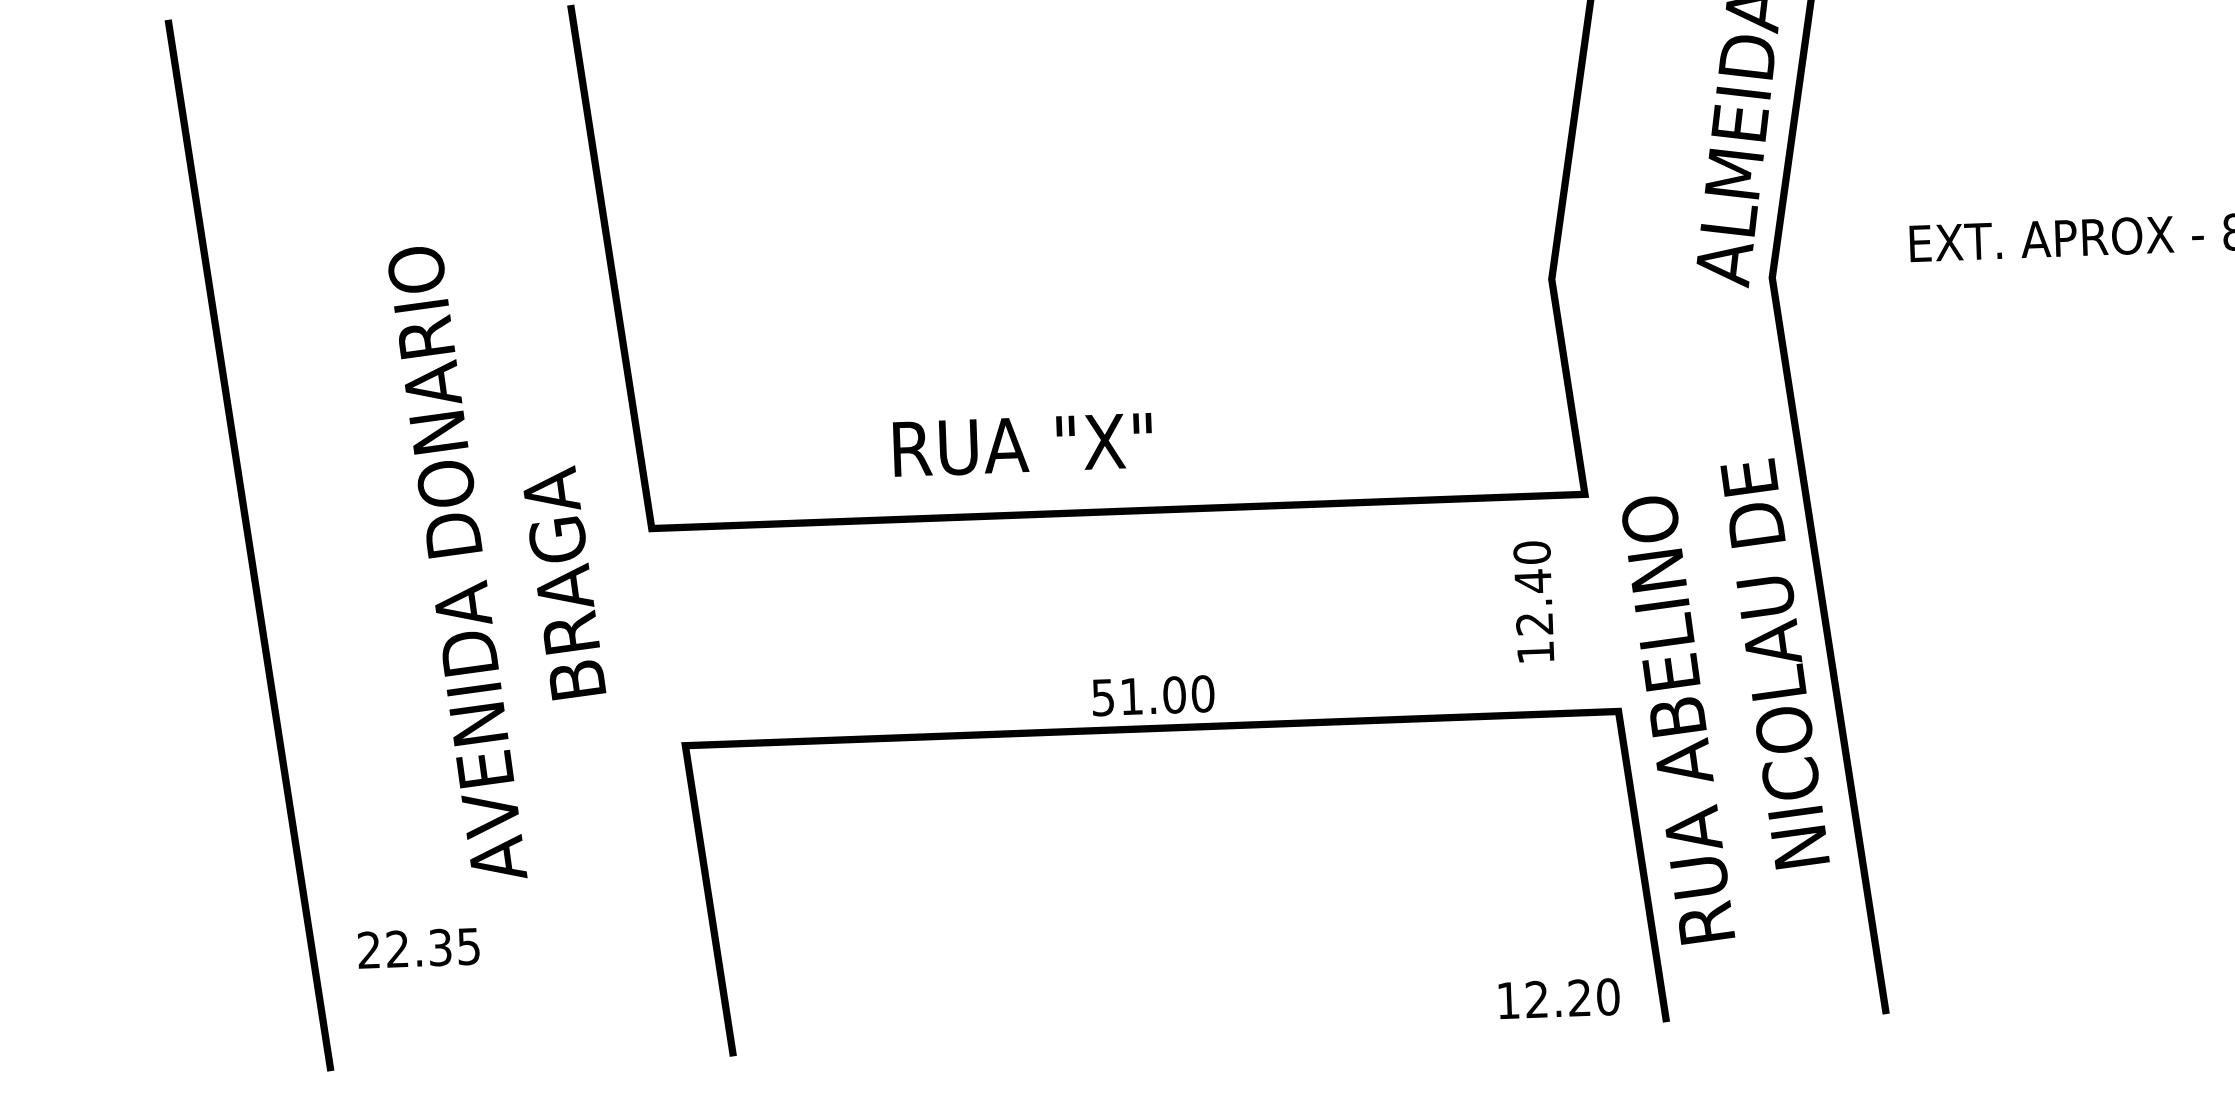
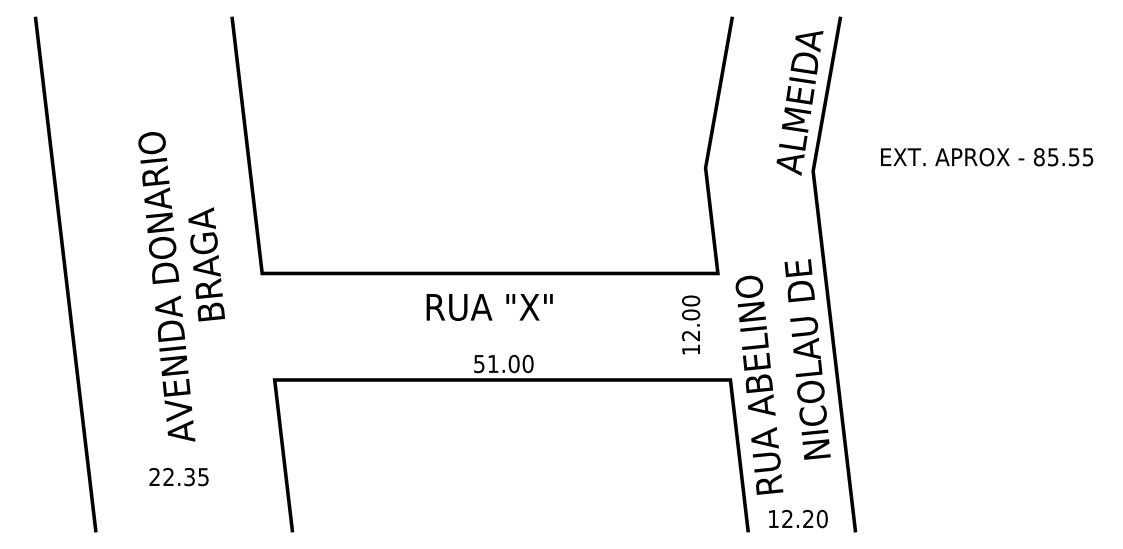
text: (1022, 445) -> (489, 307), moved
text: (1533, 580) -> (691, 314), 12.40 -> 12.00
text: (564, 583) -> (206, 264), moved
text: (417, 949) -> (178, 477), moved
text: (1559, 999) -> (798, 519), moved

